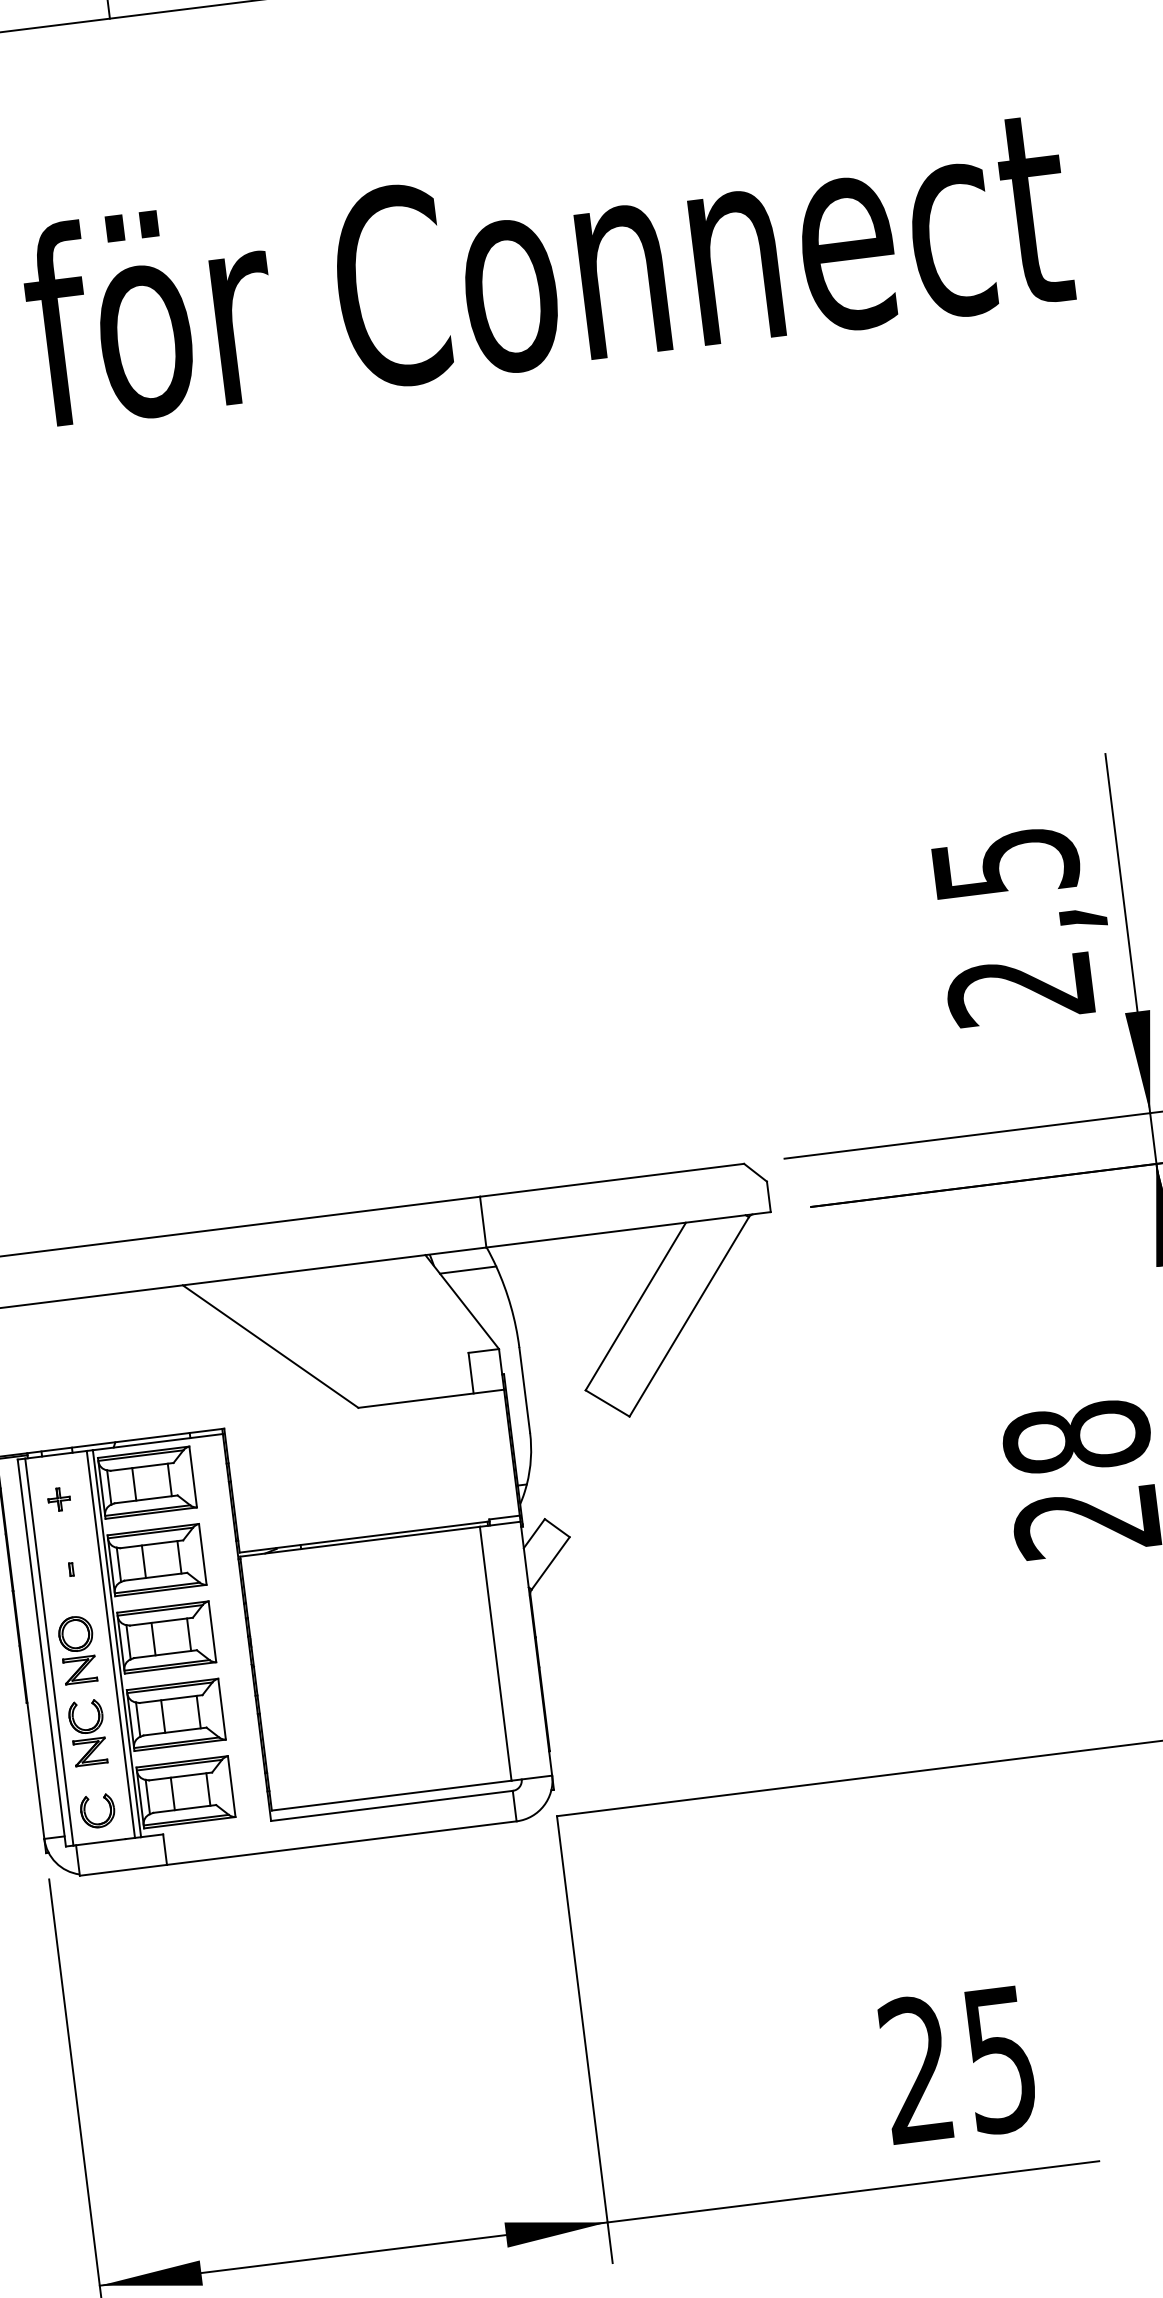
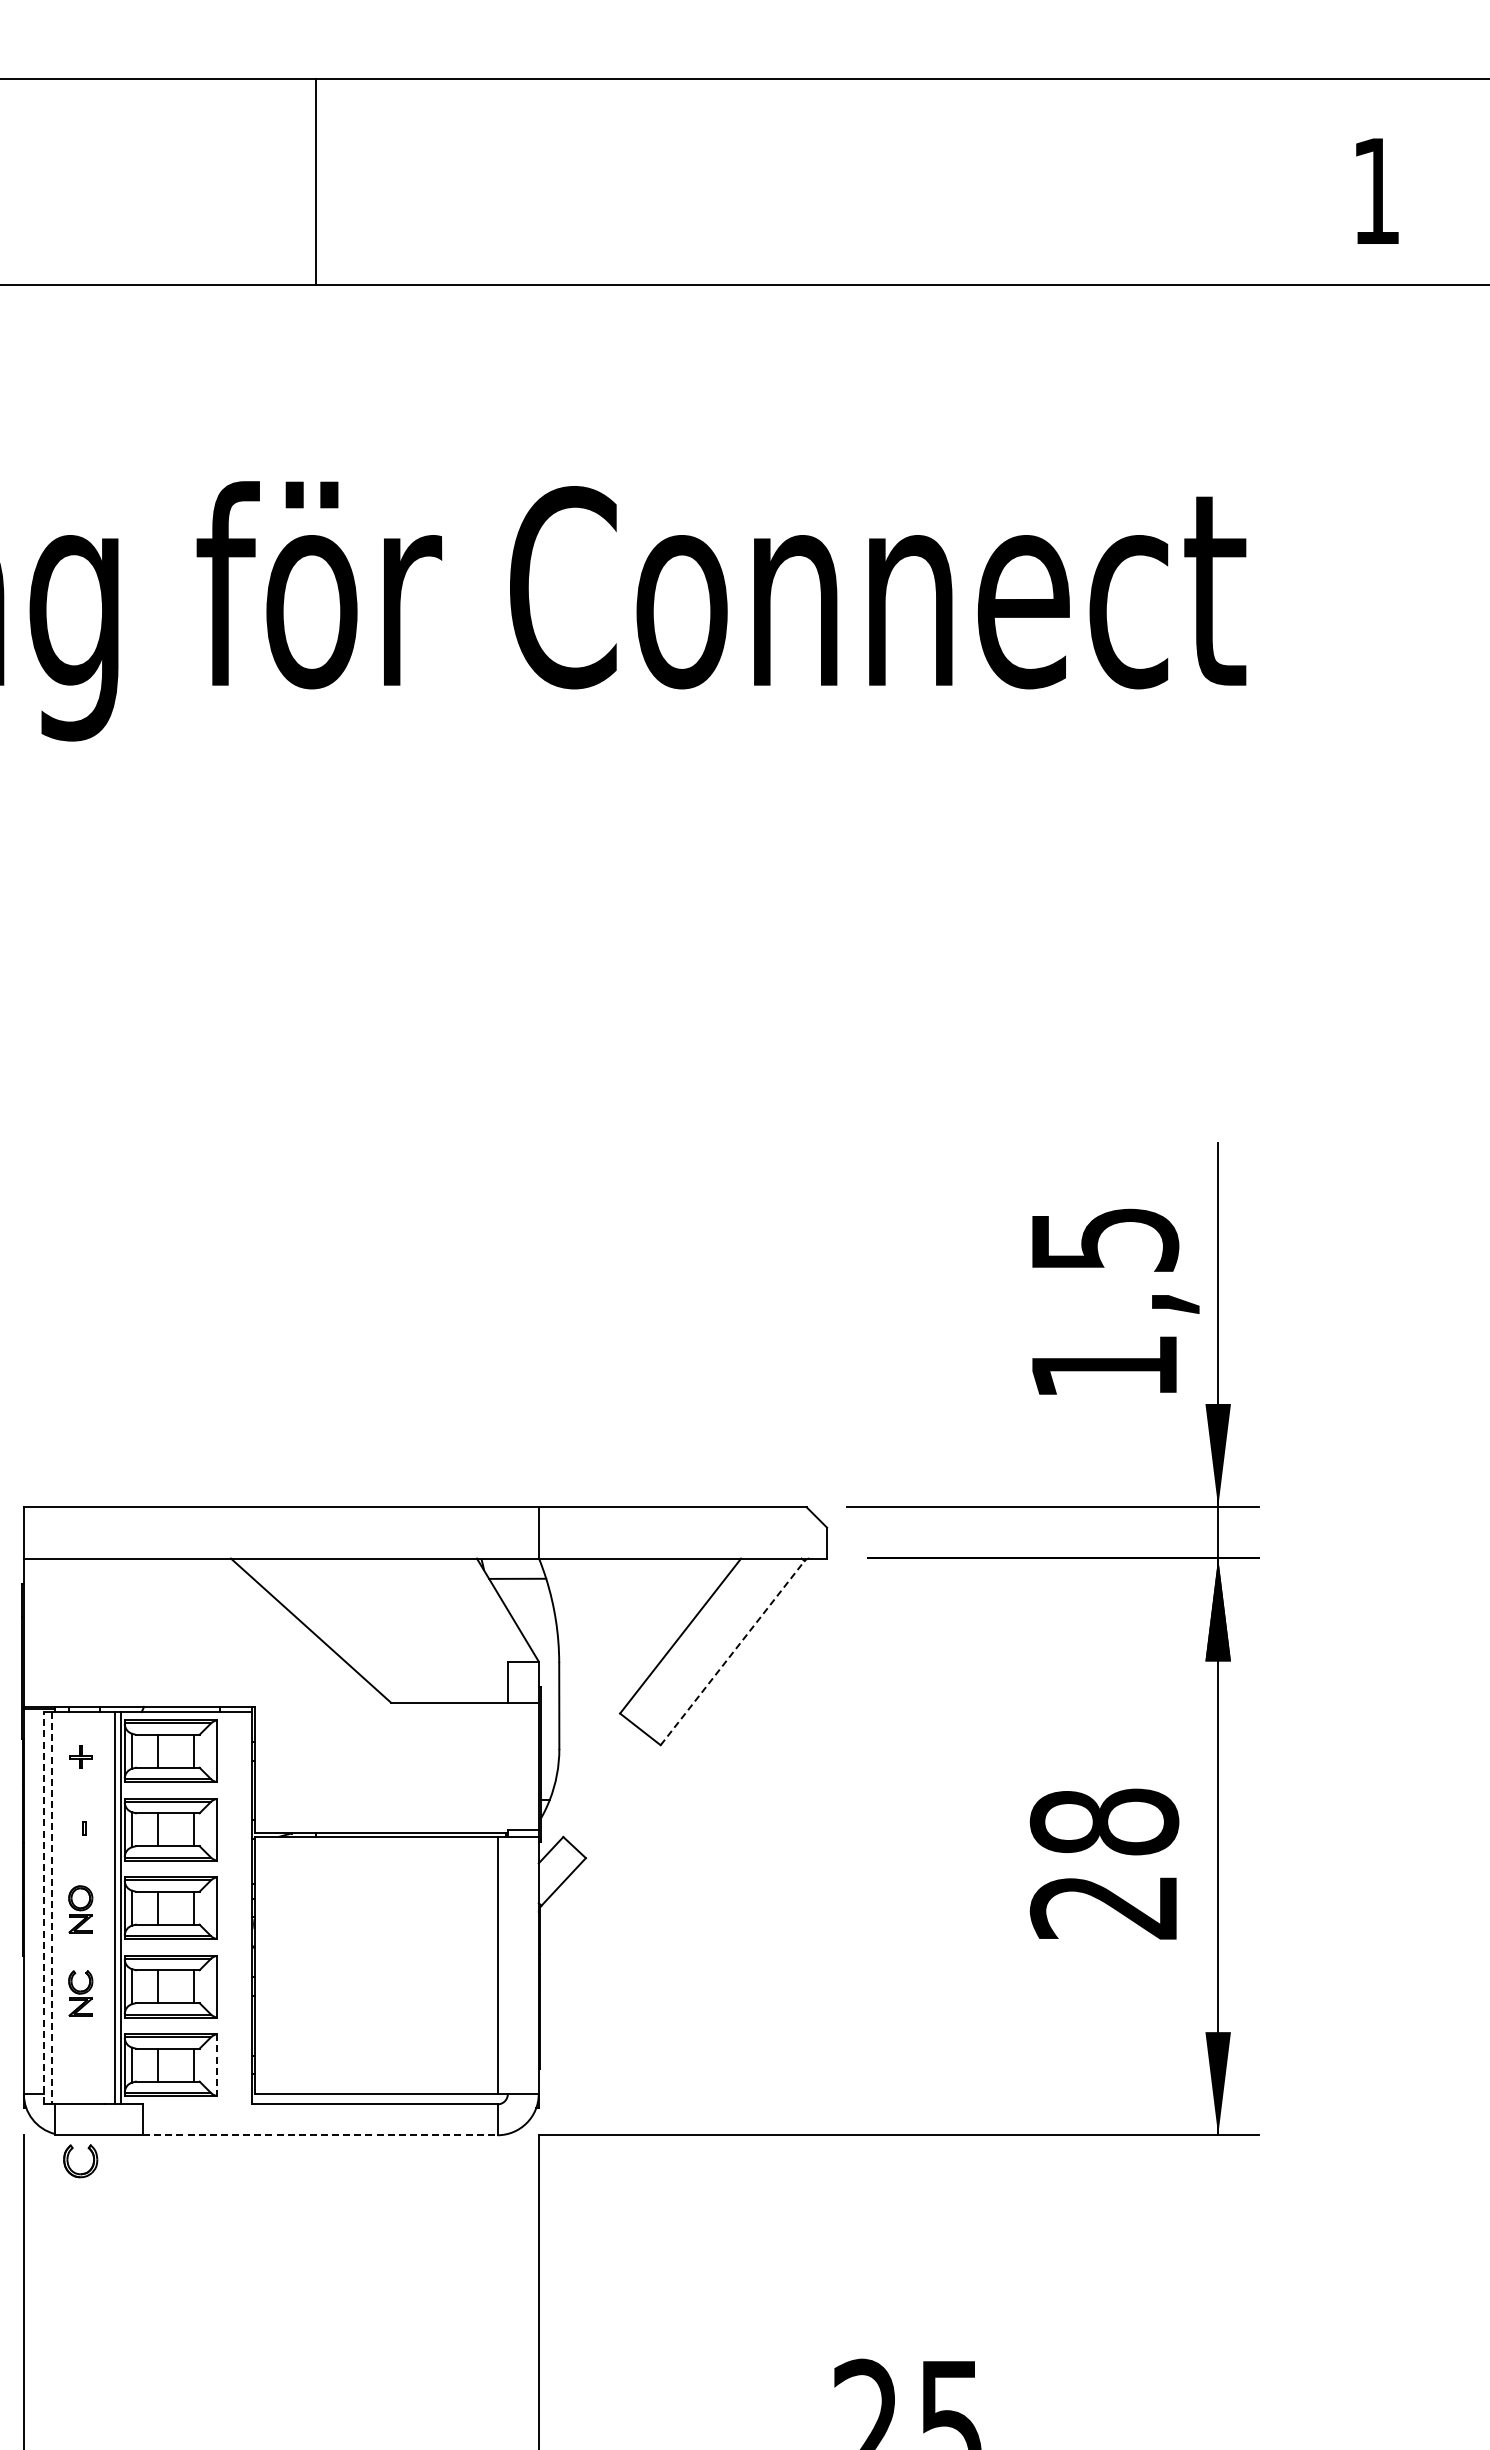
text: (1018, 989) -> (1102, 1367), 2,5 -> 1,5
line: (689, 1317) -> (732, 1653), solid -> dashed
part: (77, 1649) -> (80, 1909), size x0.7
line: (41, 1652) -> (44, 1907), solid -> dashed
line: (49, 1652) -> (52, 1908), solid -> dashed
part: (87, 1732) -> (80, 1993), size x0.7
line: (231, 1786) -> (217, 2065), solid -> dashed
part: (89, 1819) -> (71, 2168), moved
line: (341, 1843) -> (320, 2135), solid -> dashed

